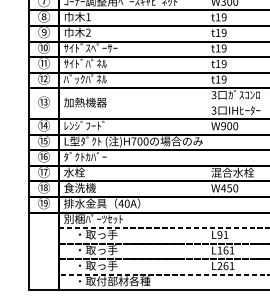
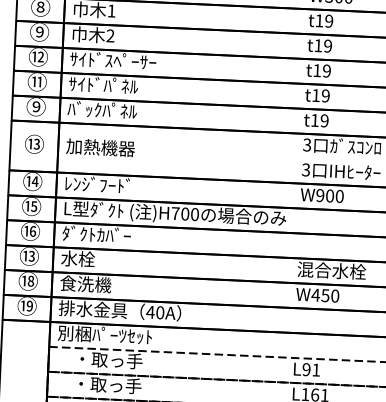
text: (45, 47) -> (40, 56), ⑩ -> ⑫
text: (43, 78) -> (35, 106), ⑫ -> ⑨
text: (45, 171) -> (31, 255), ⑰ -> ⑬

